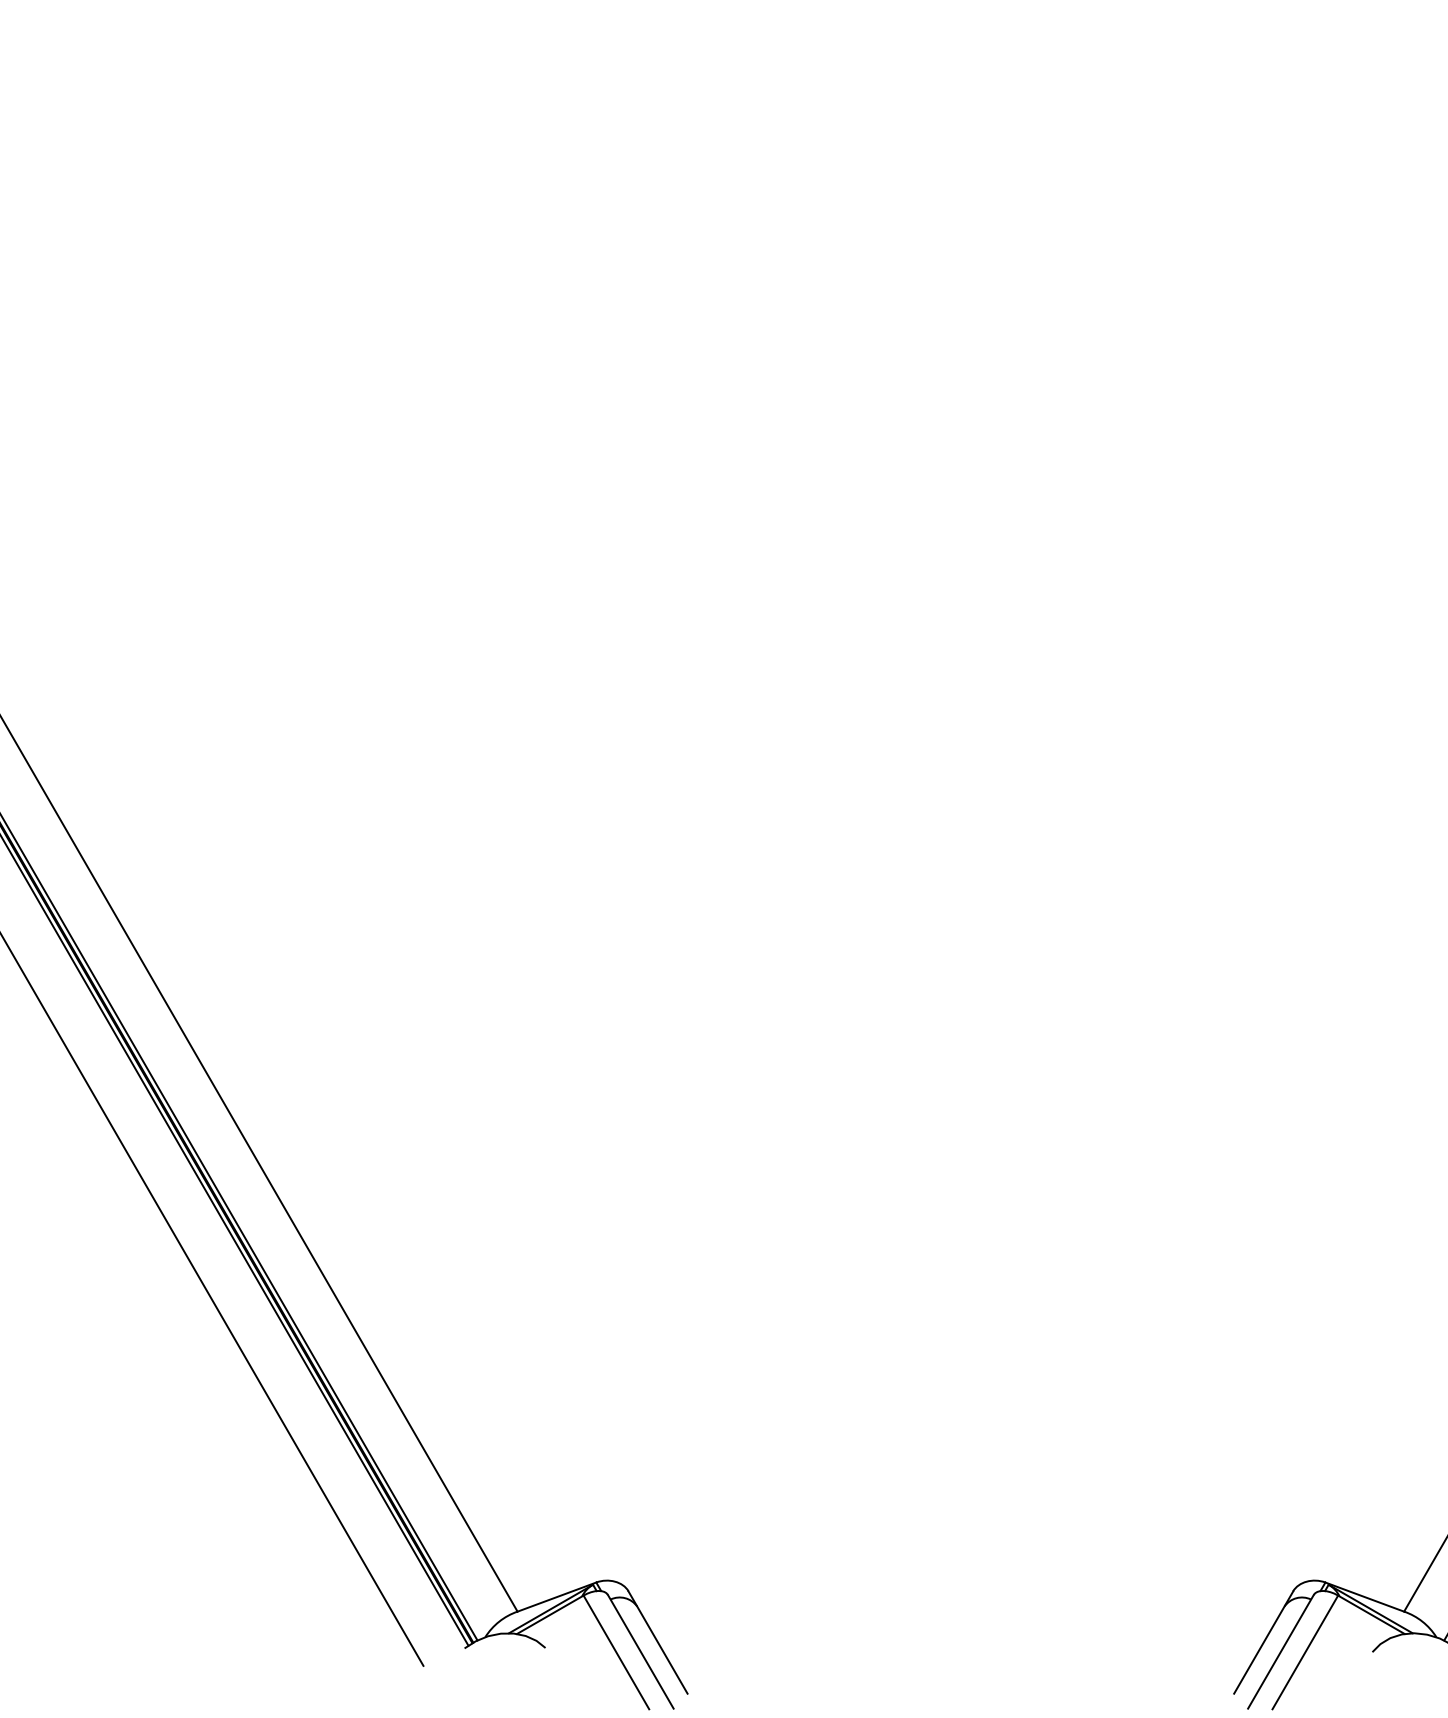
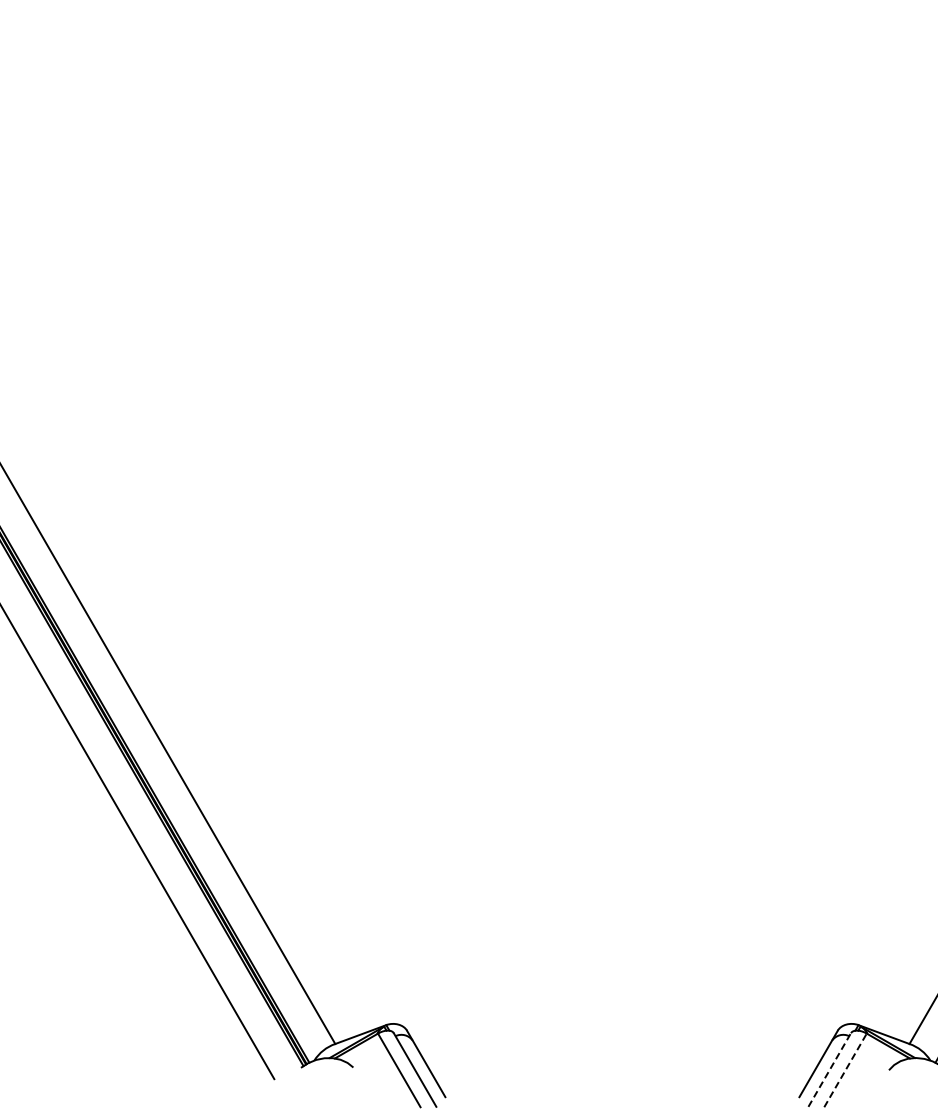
line: (1280, 1652) -> (829, 1070), solid -> dashed
line: (1305, 1652) -> (845, 1070), solid -> dashed

